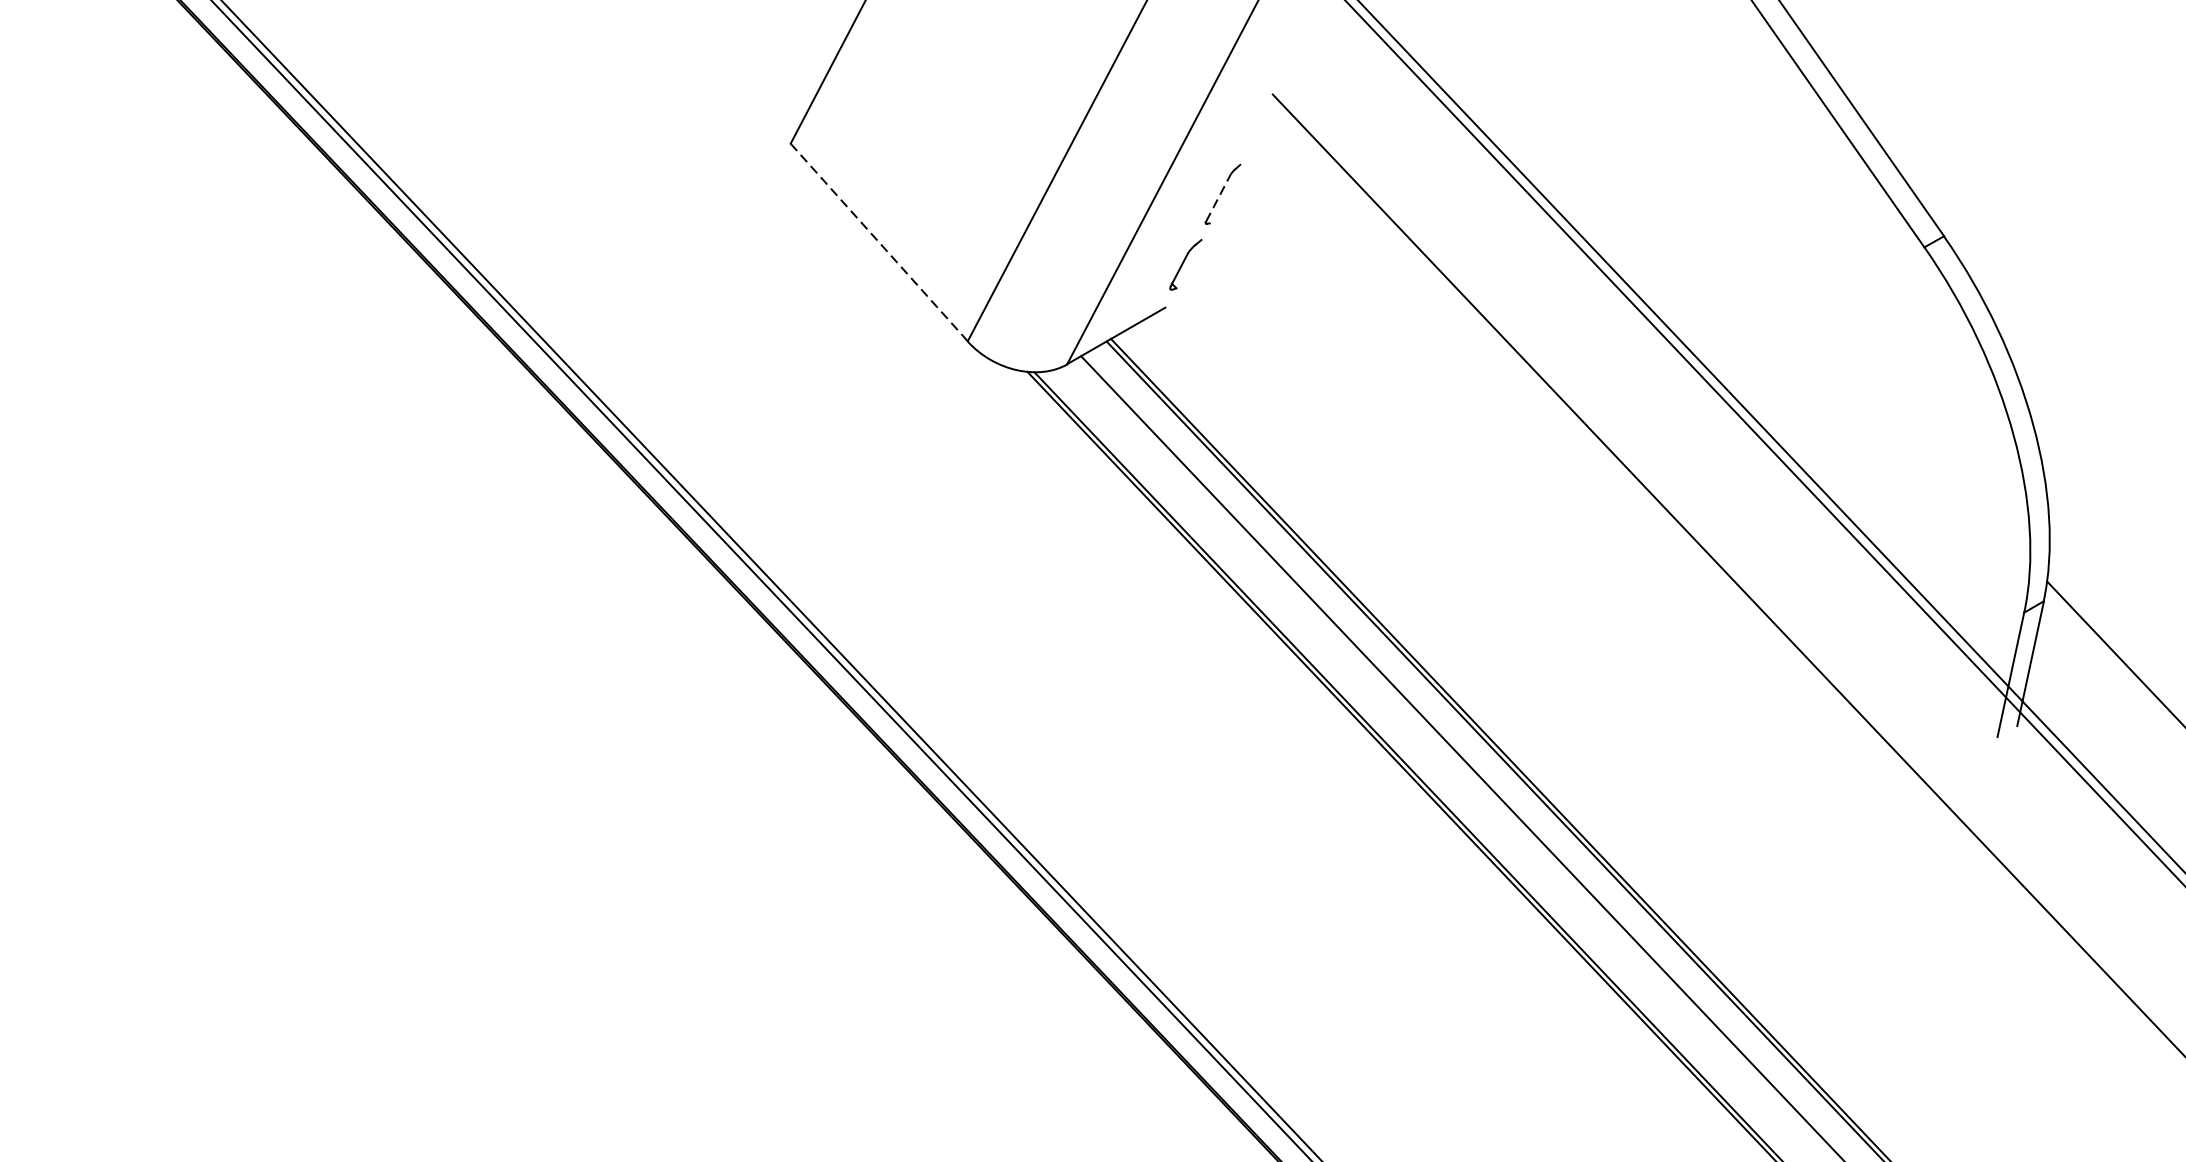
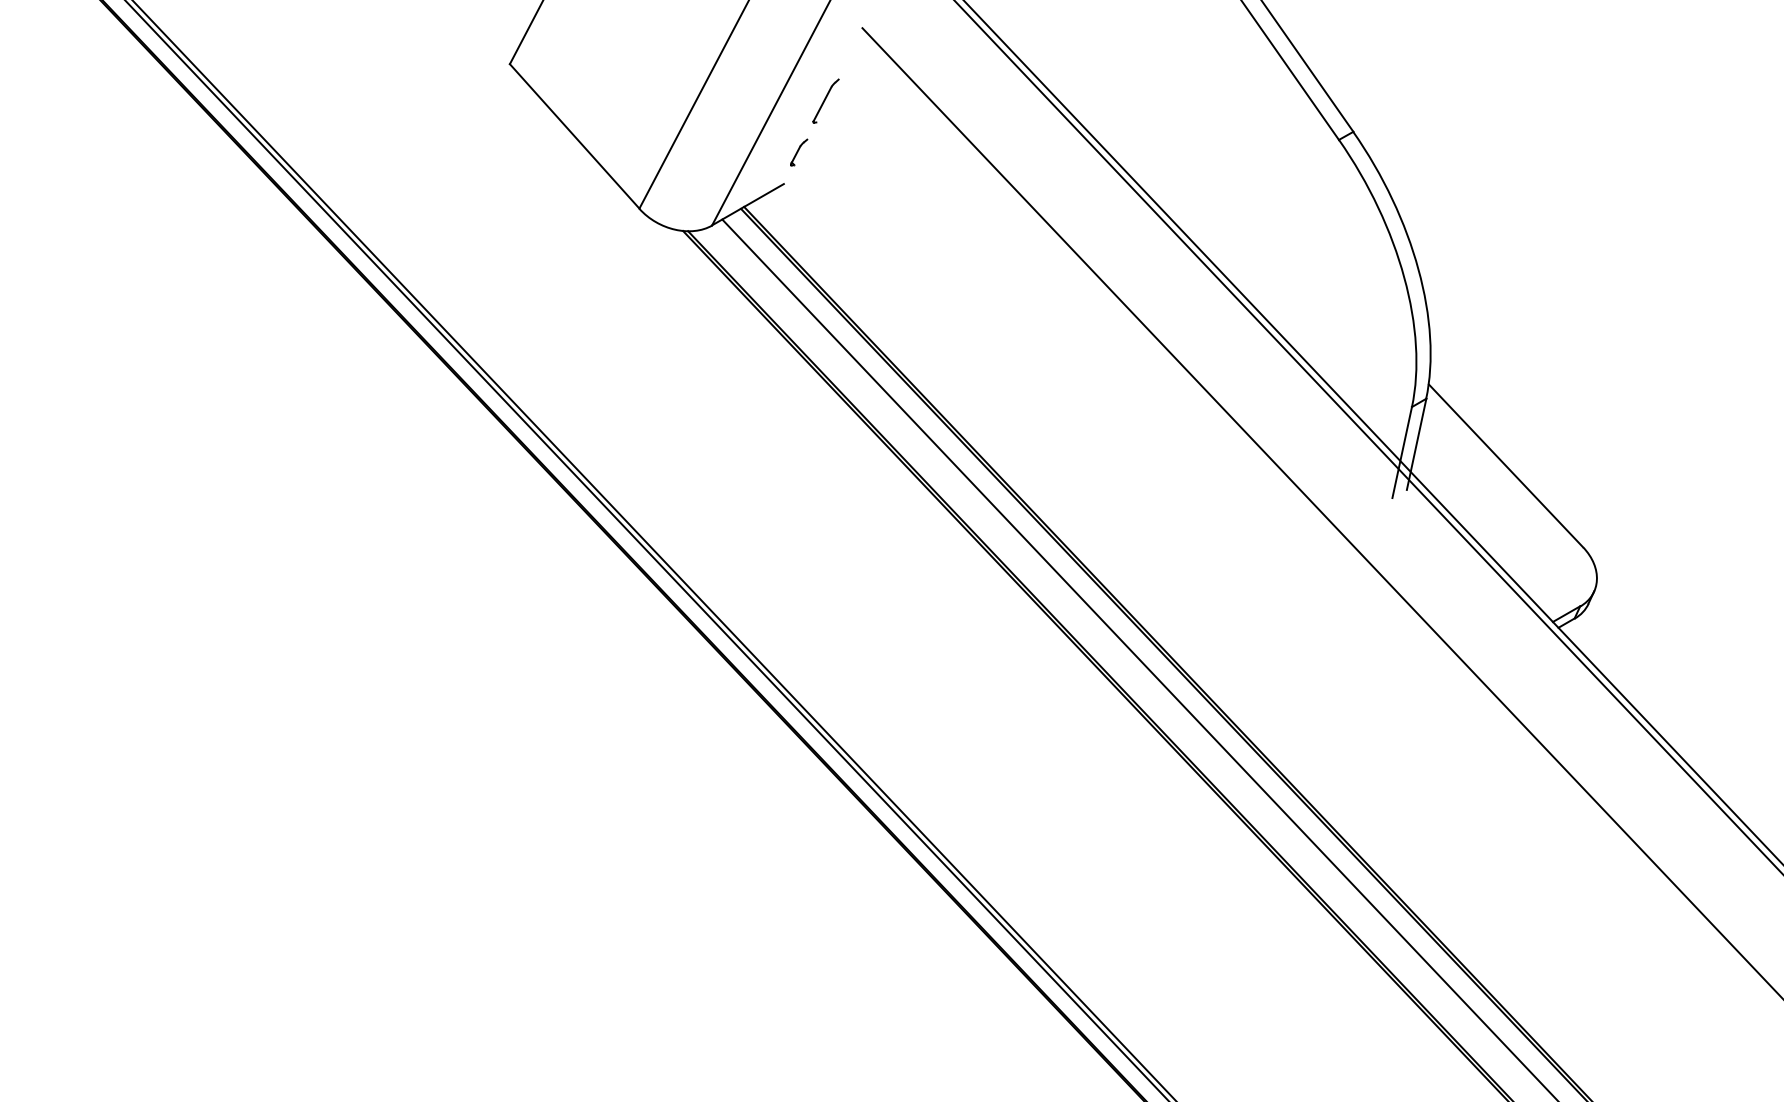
line: (1218, 197) -> (822, 103), dashed -> solid
line: (878, 242) -> (574, 136), dashed -> solid
part: (1186, 264) -> (799, 152), size x0.71

